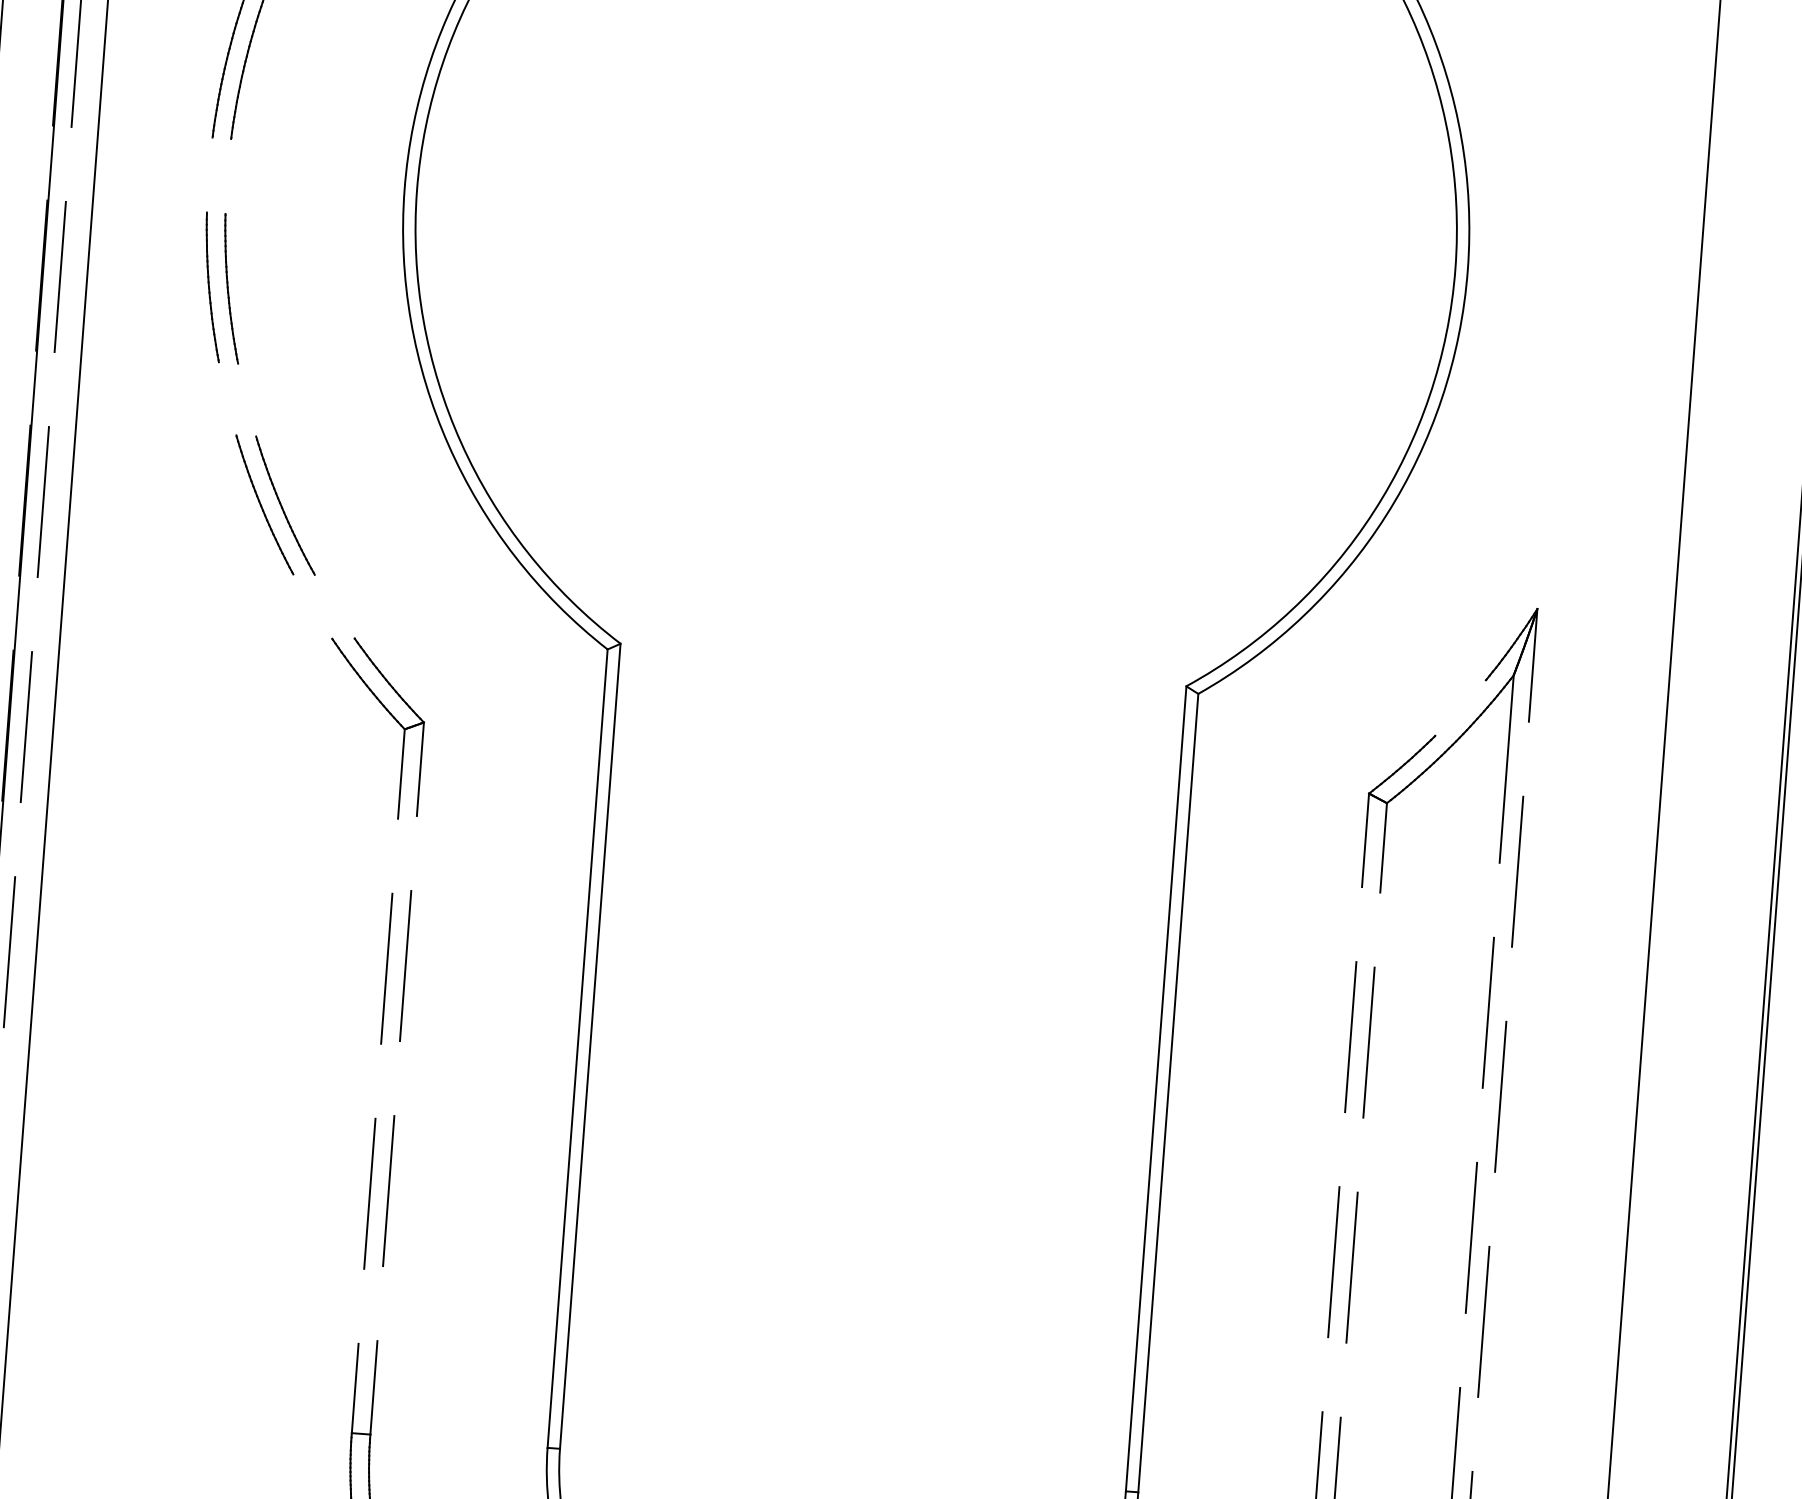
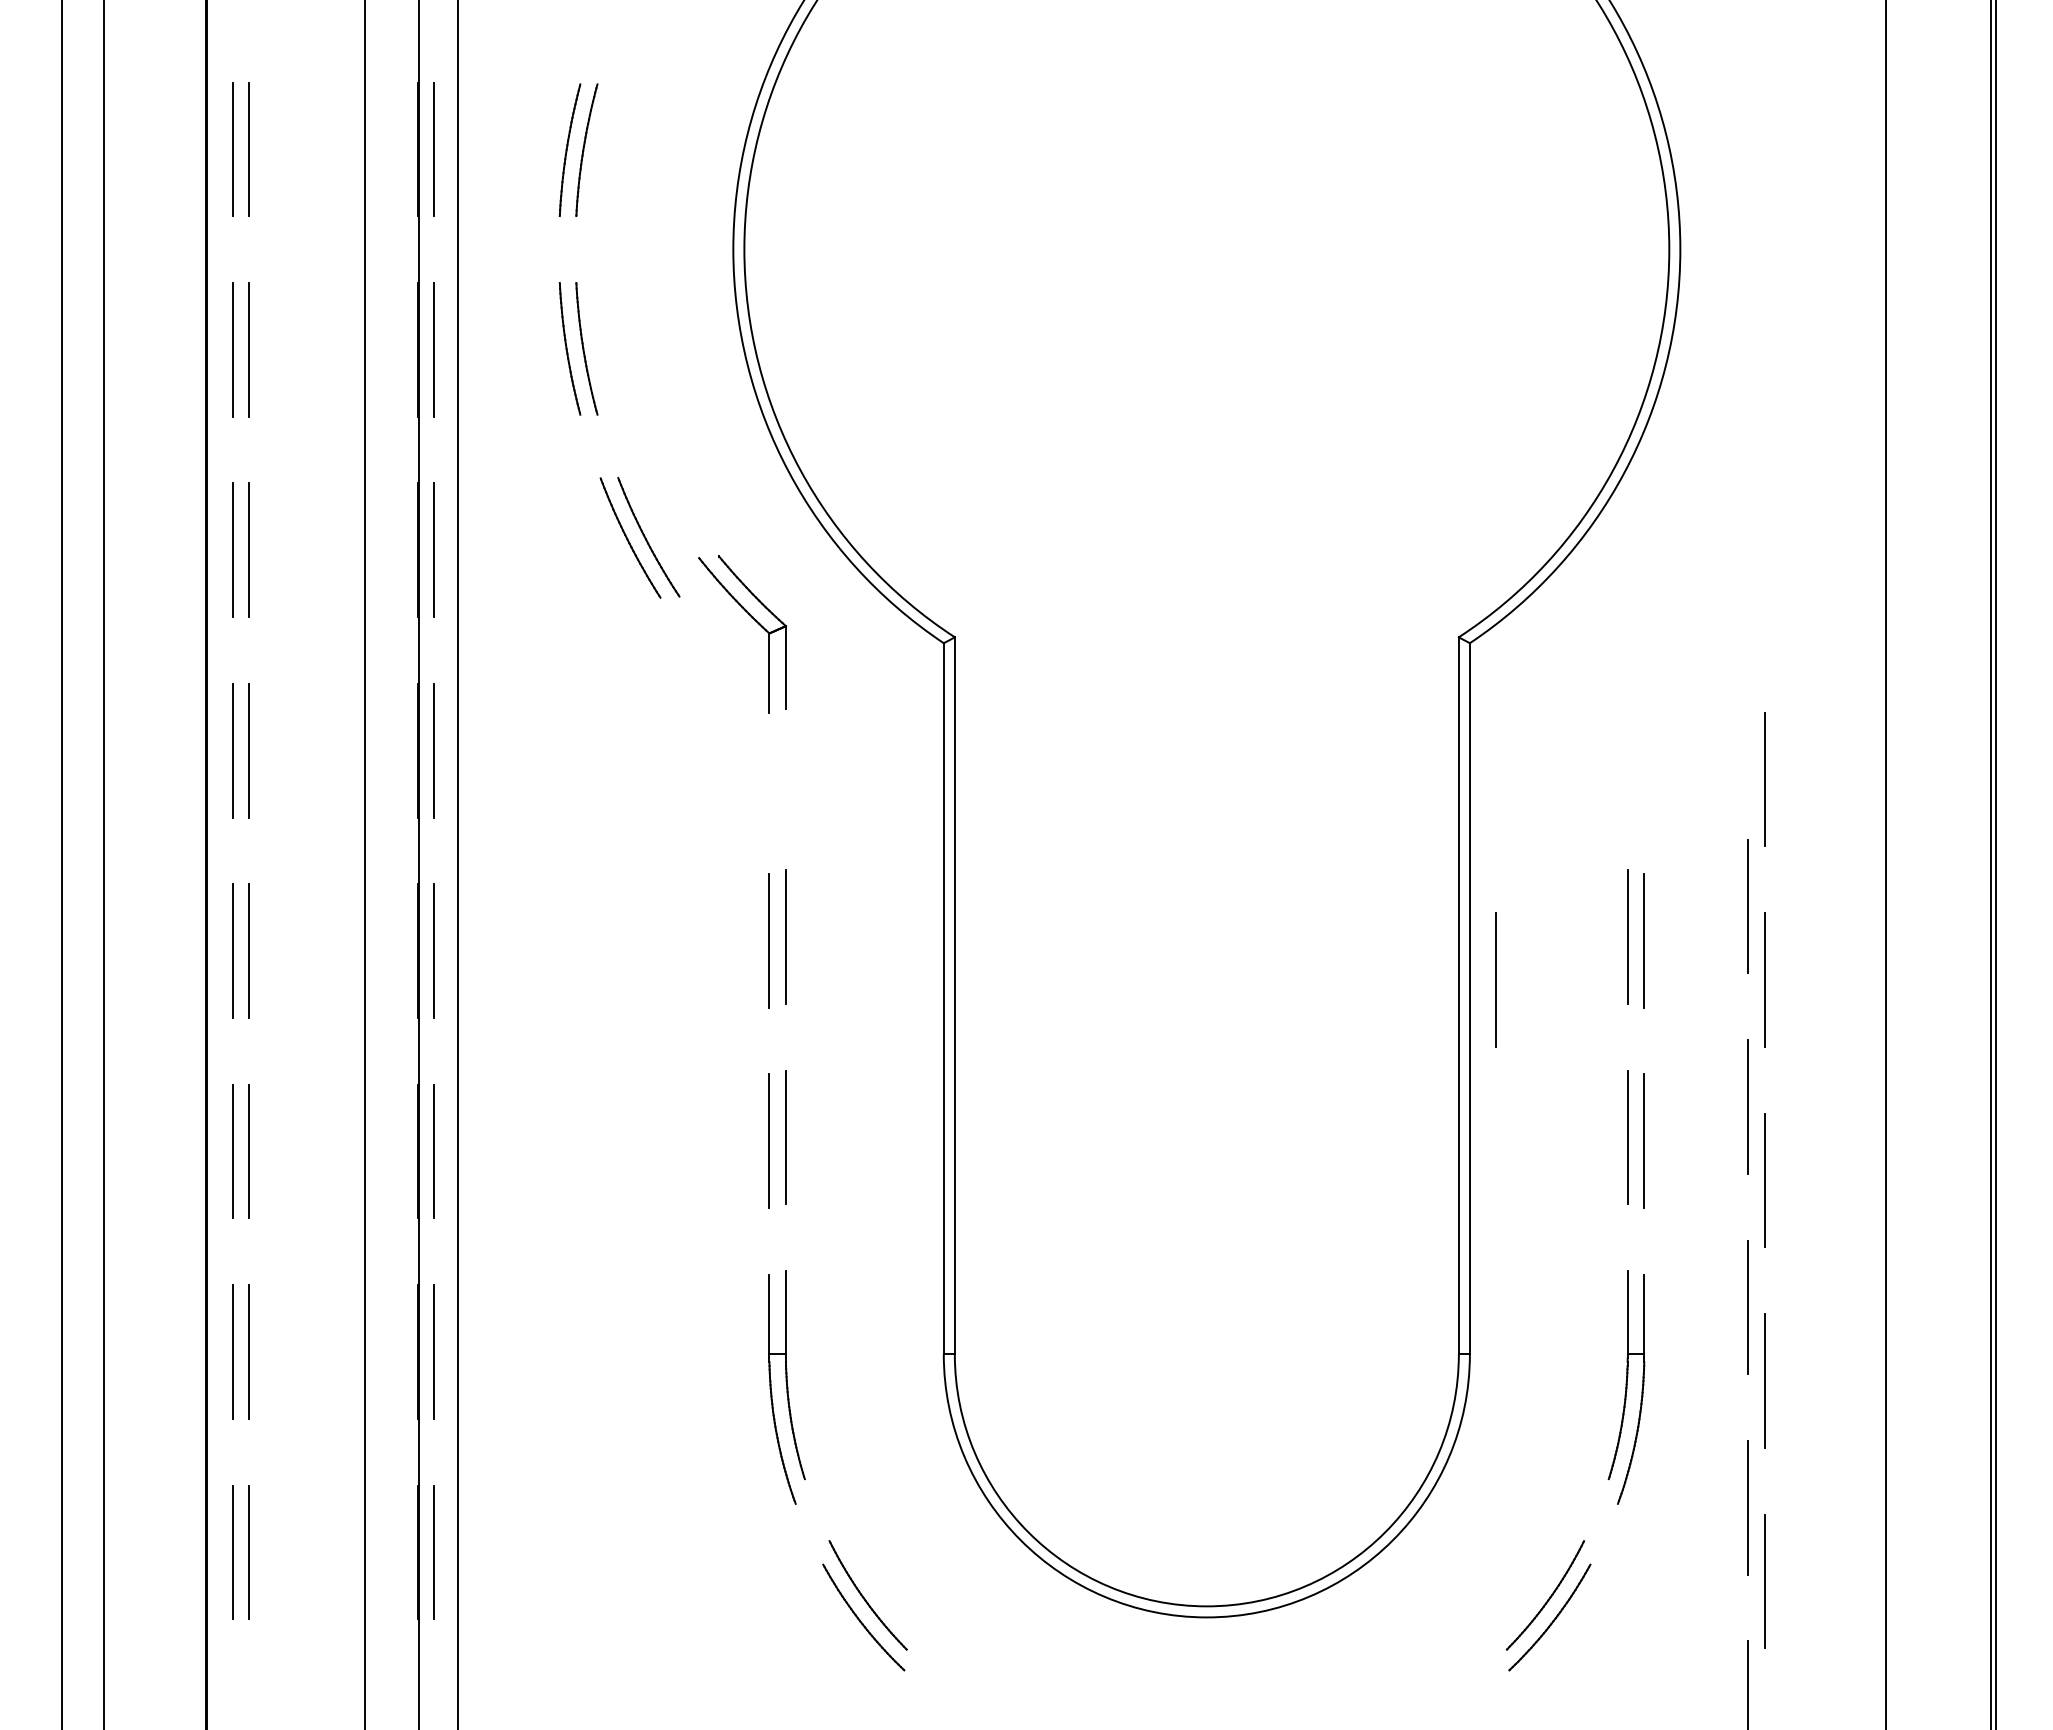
part: (390, 714) -> (755, 621), moved
part: (1448, 749) -> (1695, 675), removed
line: (1198, 1073) -> (1495, 979), added

